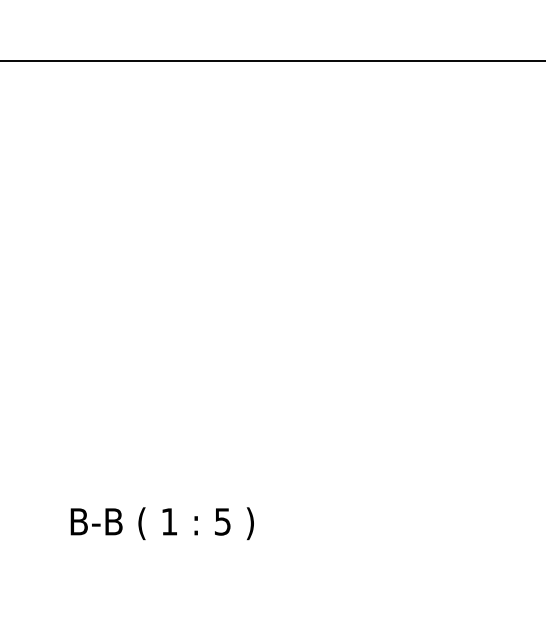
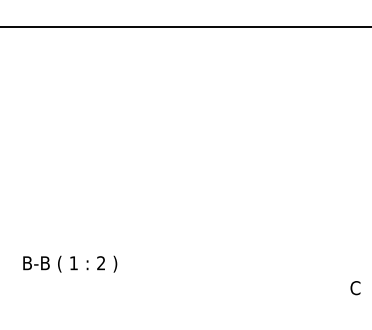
text: (223, 522) -> (101, 263), 5 -> 2

